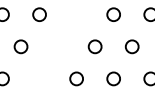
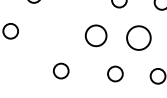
circle: (94, 46) -> (95, 35), size x1.4
circle: (131, 46) -> (137, 37), size x1.6
circle: (76, 78) -> (61, 70), moved

